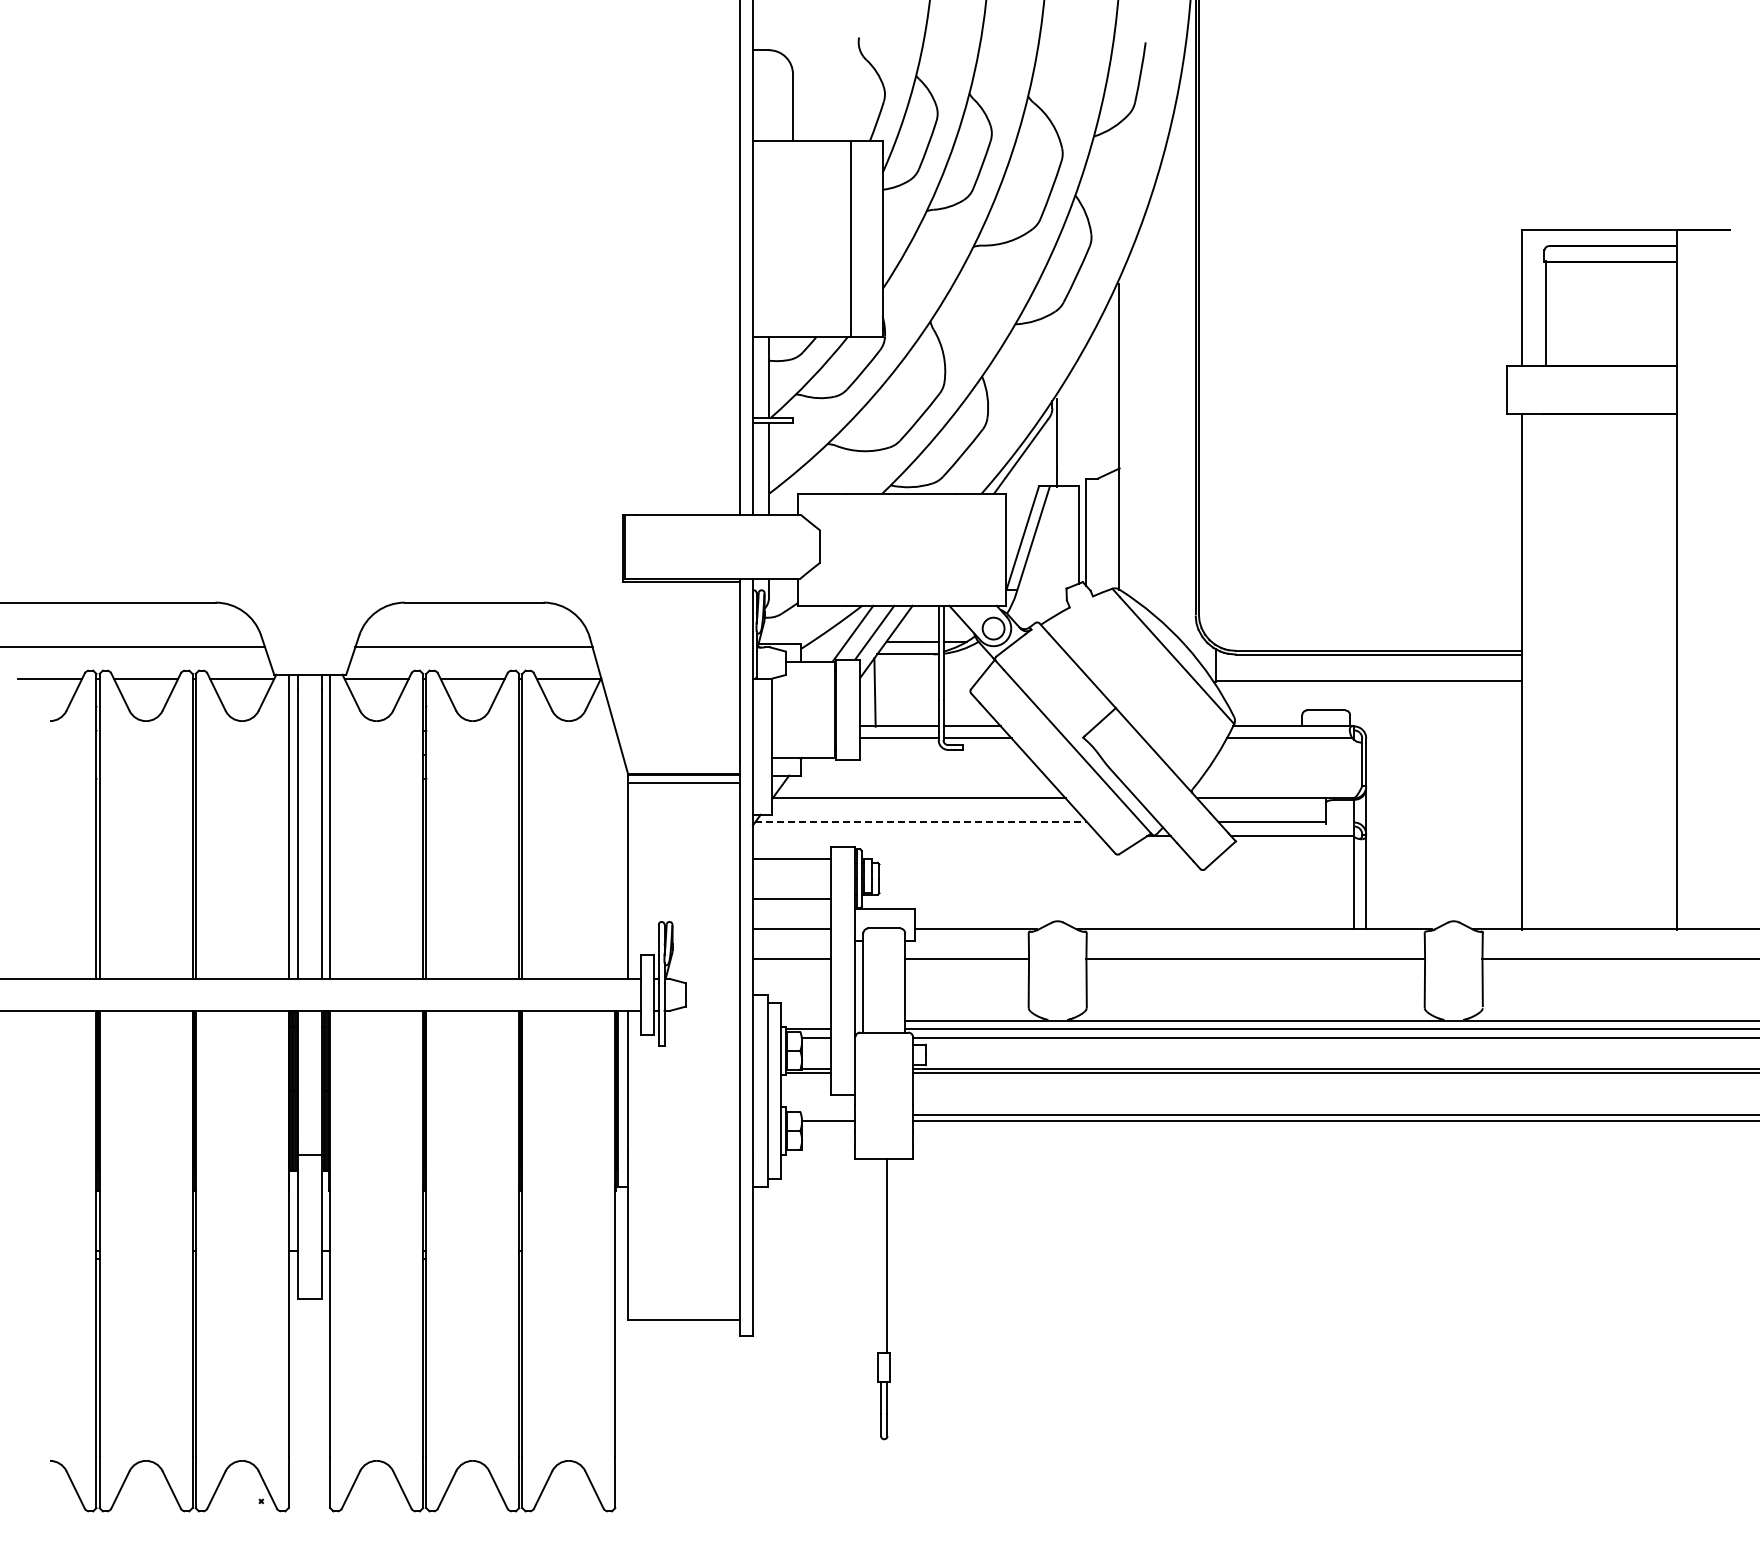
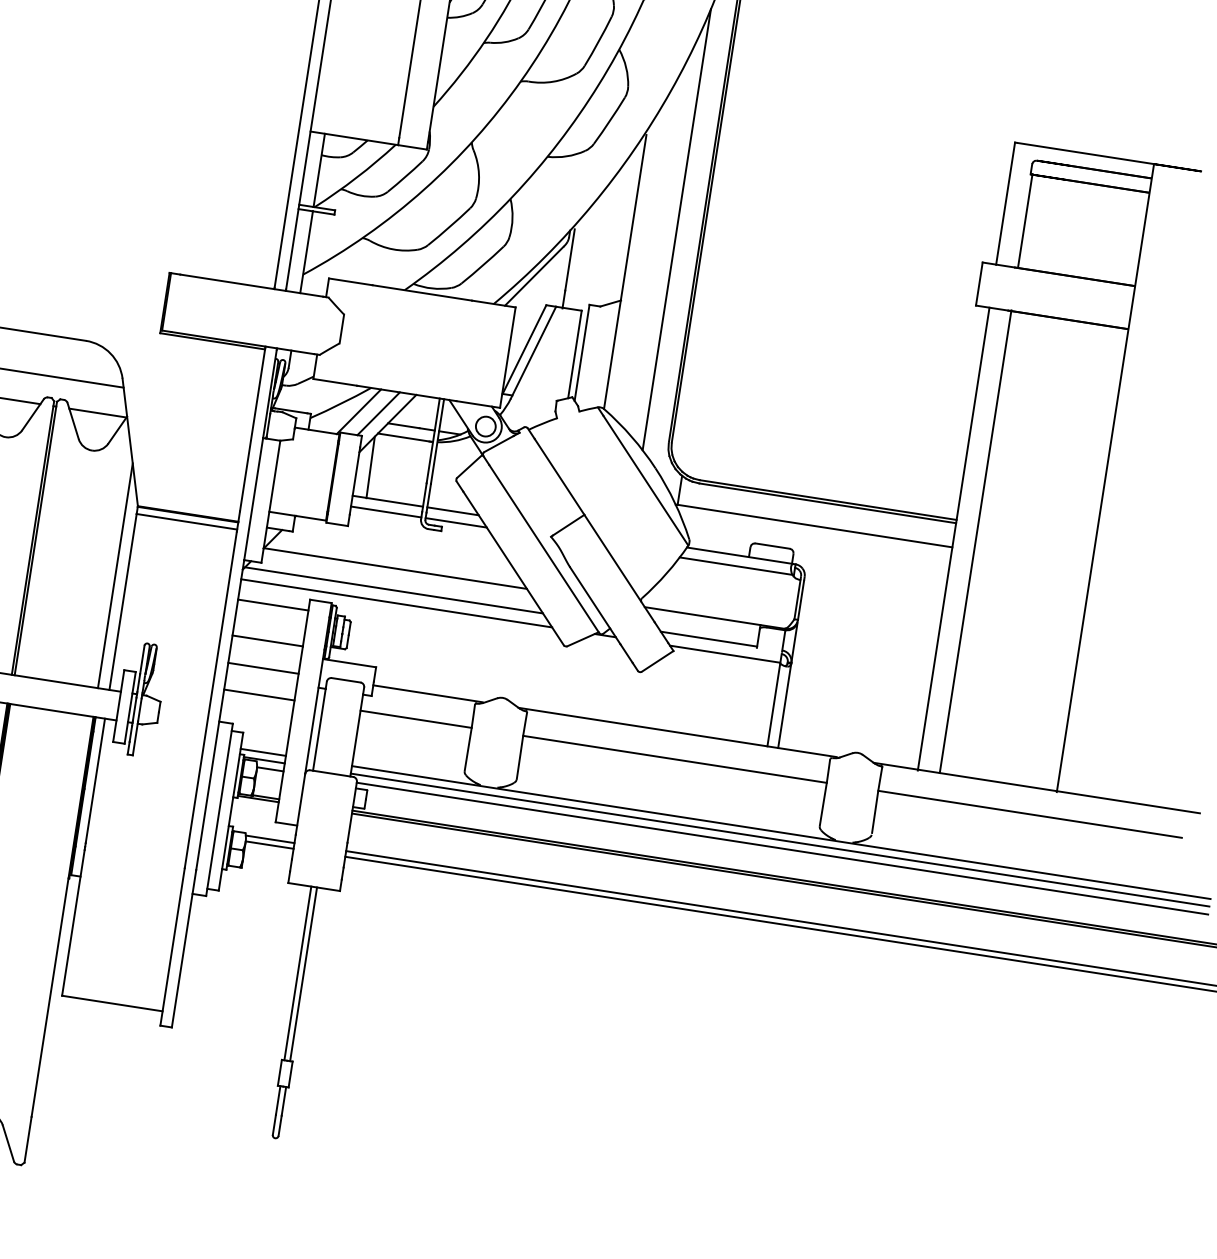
line: (1168, 381) -> (676, 229), added
line: (1546, 671) -> (975, 541), added
line: (921, 822) -> (394, 590), dashed -> solid
line: (925, 836) -> (395, 603), added
line: (615, 853) -> (115, 575), added
line: (805, 1020) -> (262, 751), added
line: (828, 1114) -> (270, 839), added
line: (881, 1255) -> (298, 973), added

